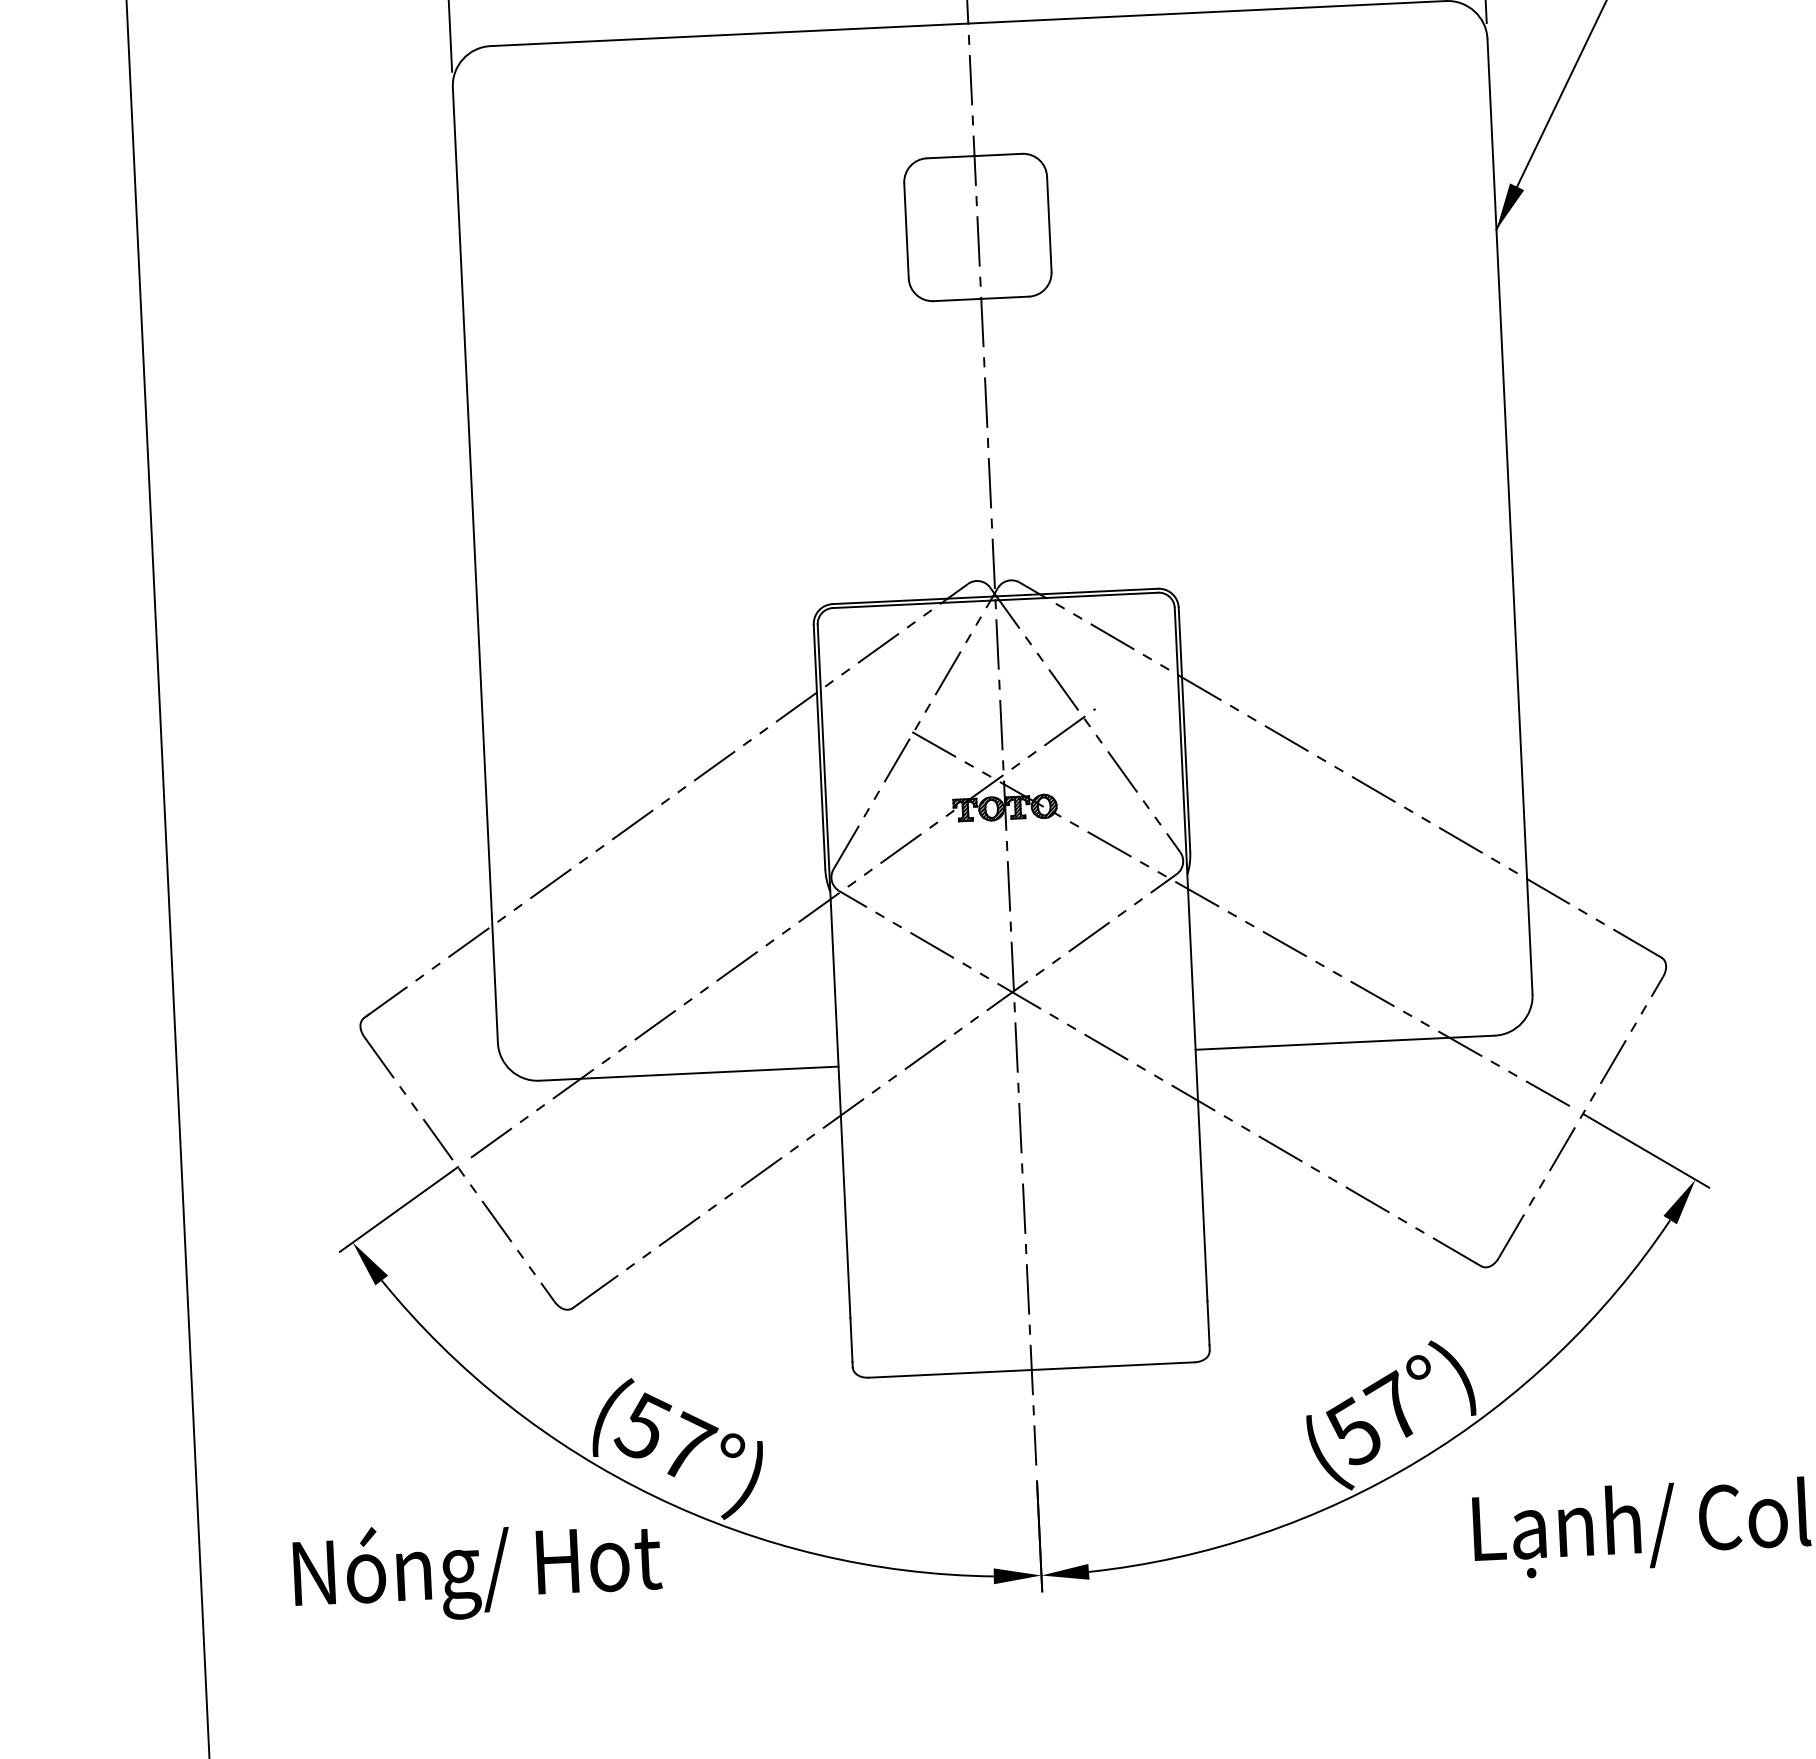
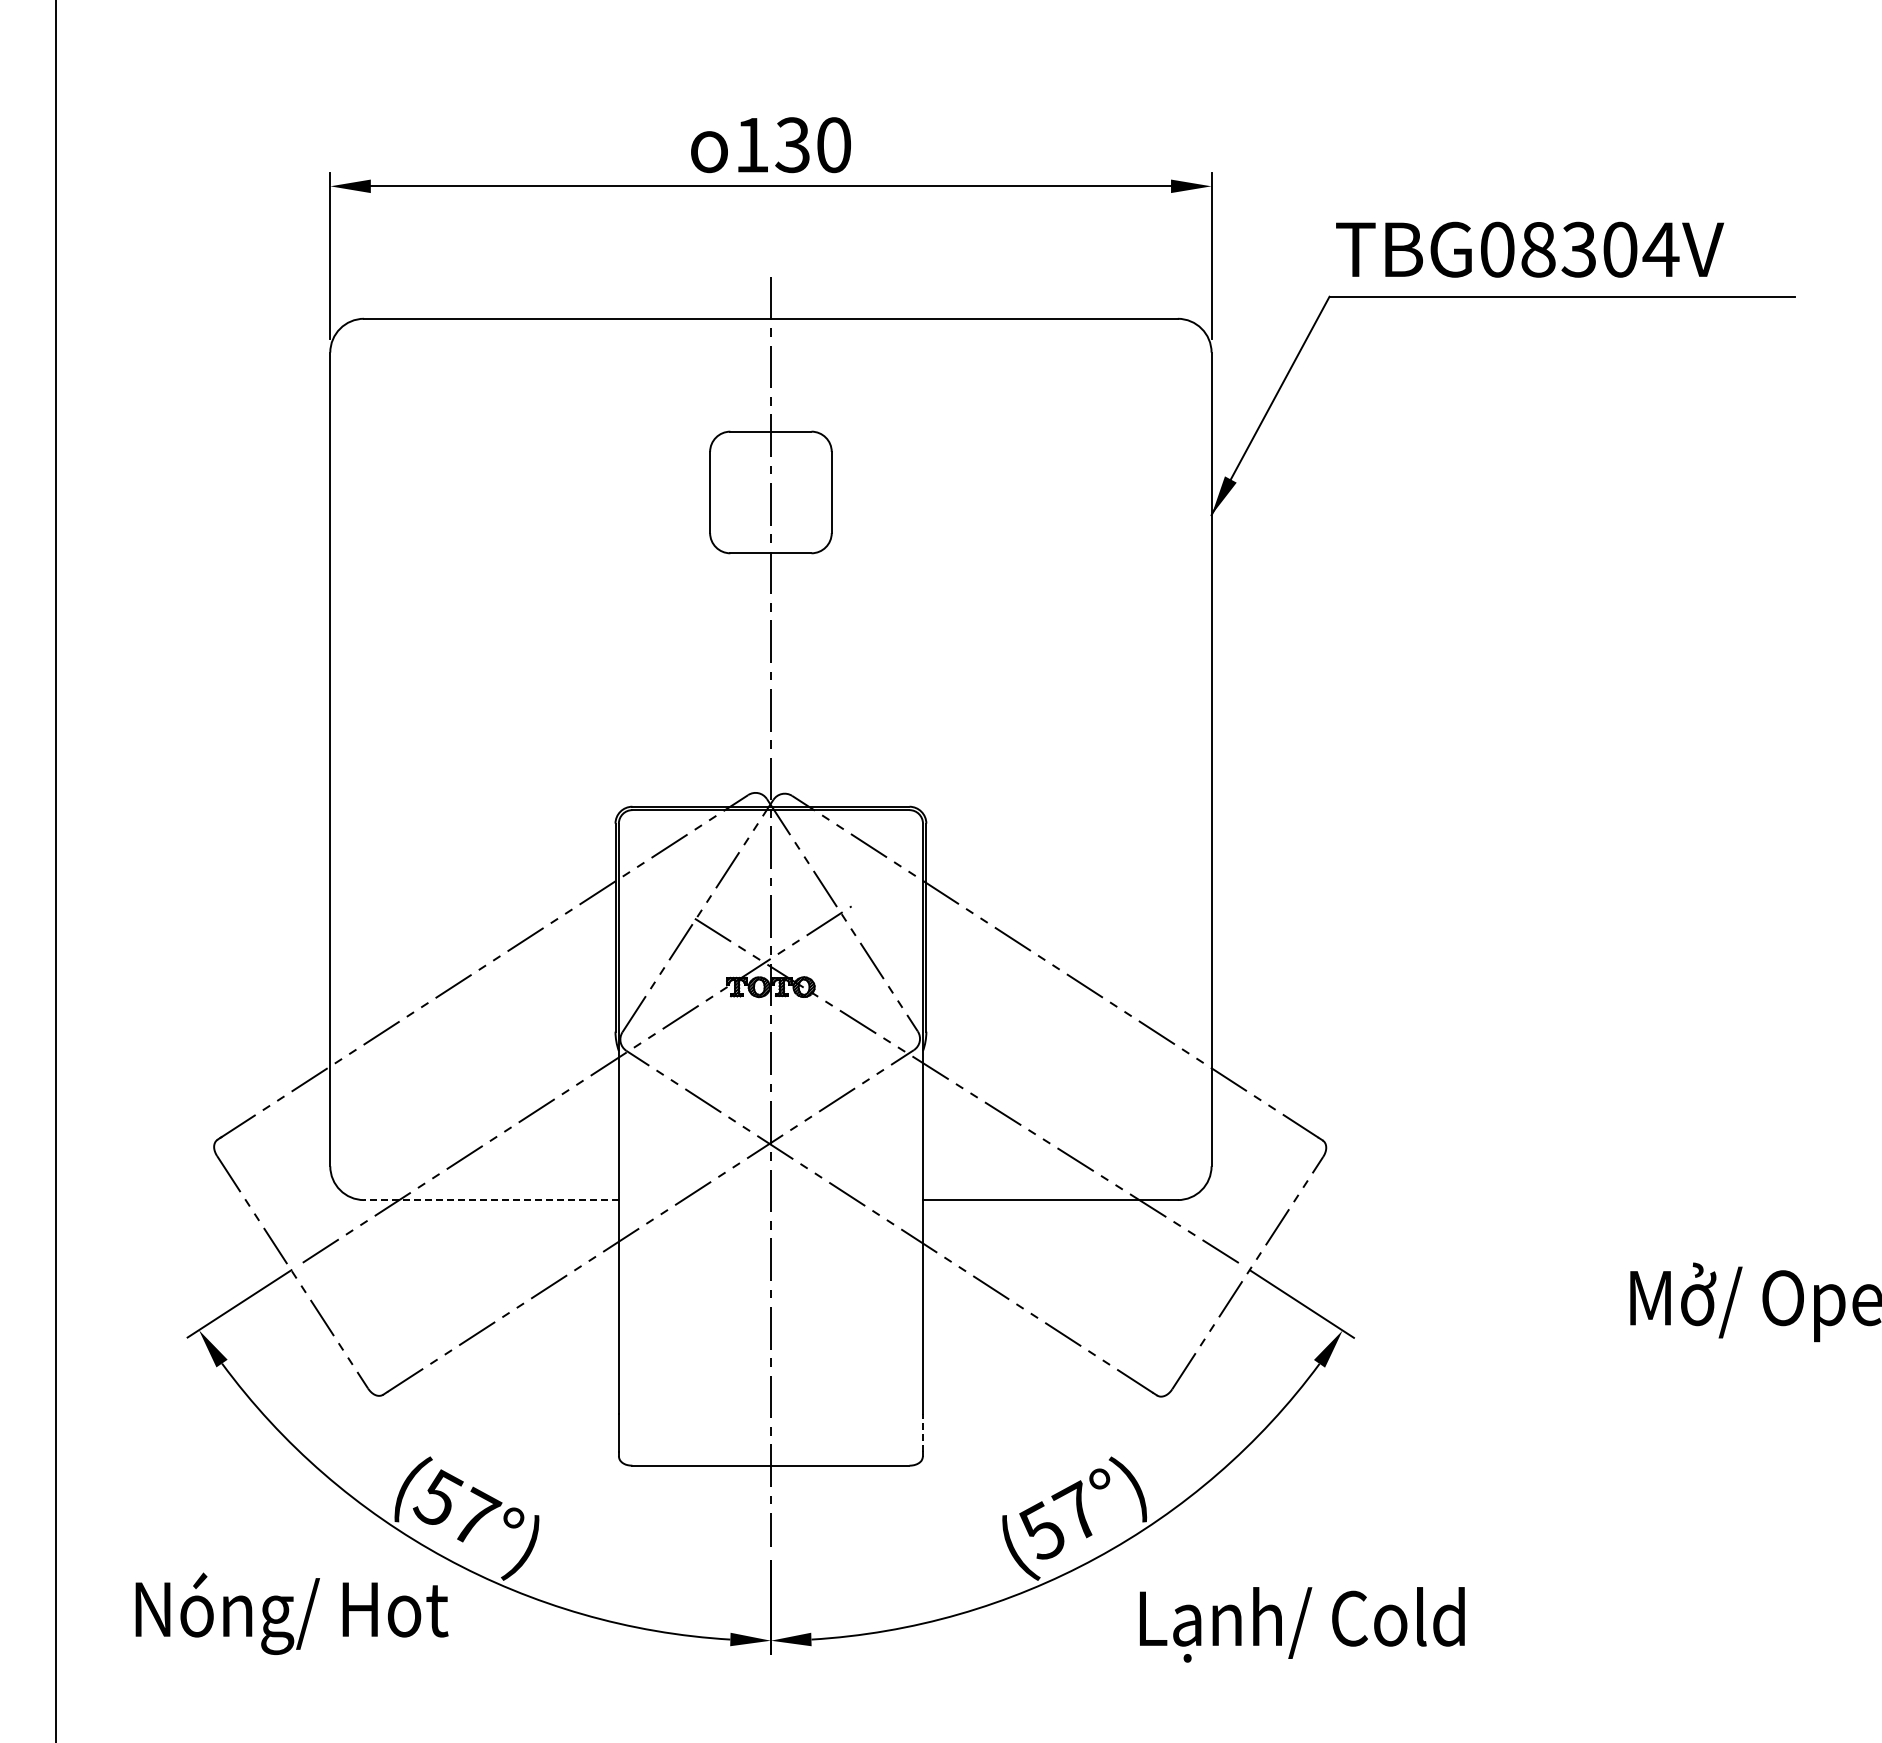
line: (687, 1074) -> (490, 1200), solid -> dashed
line: (1209, 1322) -> (923, 1432), solid -> dashed

